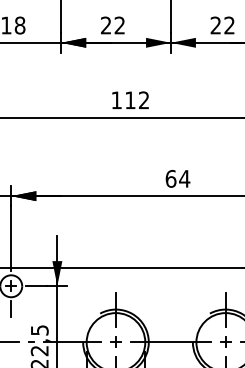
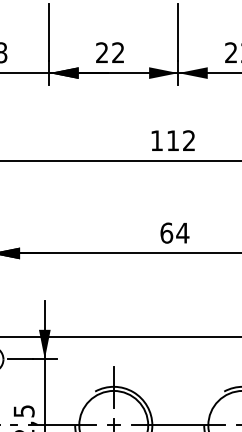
text: (130, 99) -> (173, 139), moved
text: (177, 178) -> (174, 232), moved

